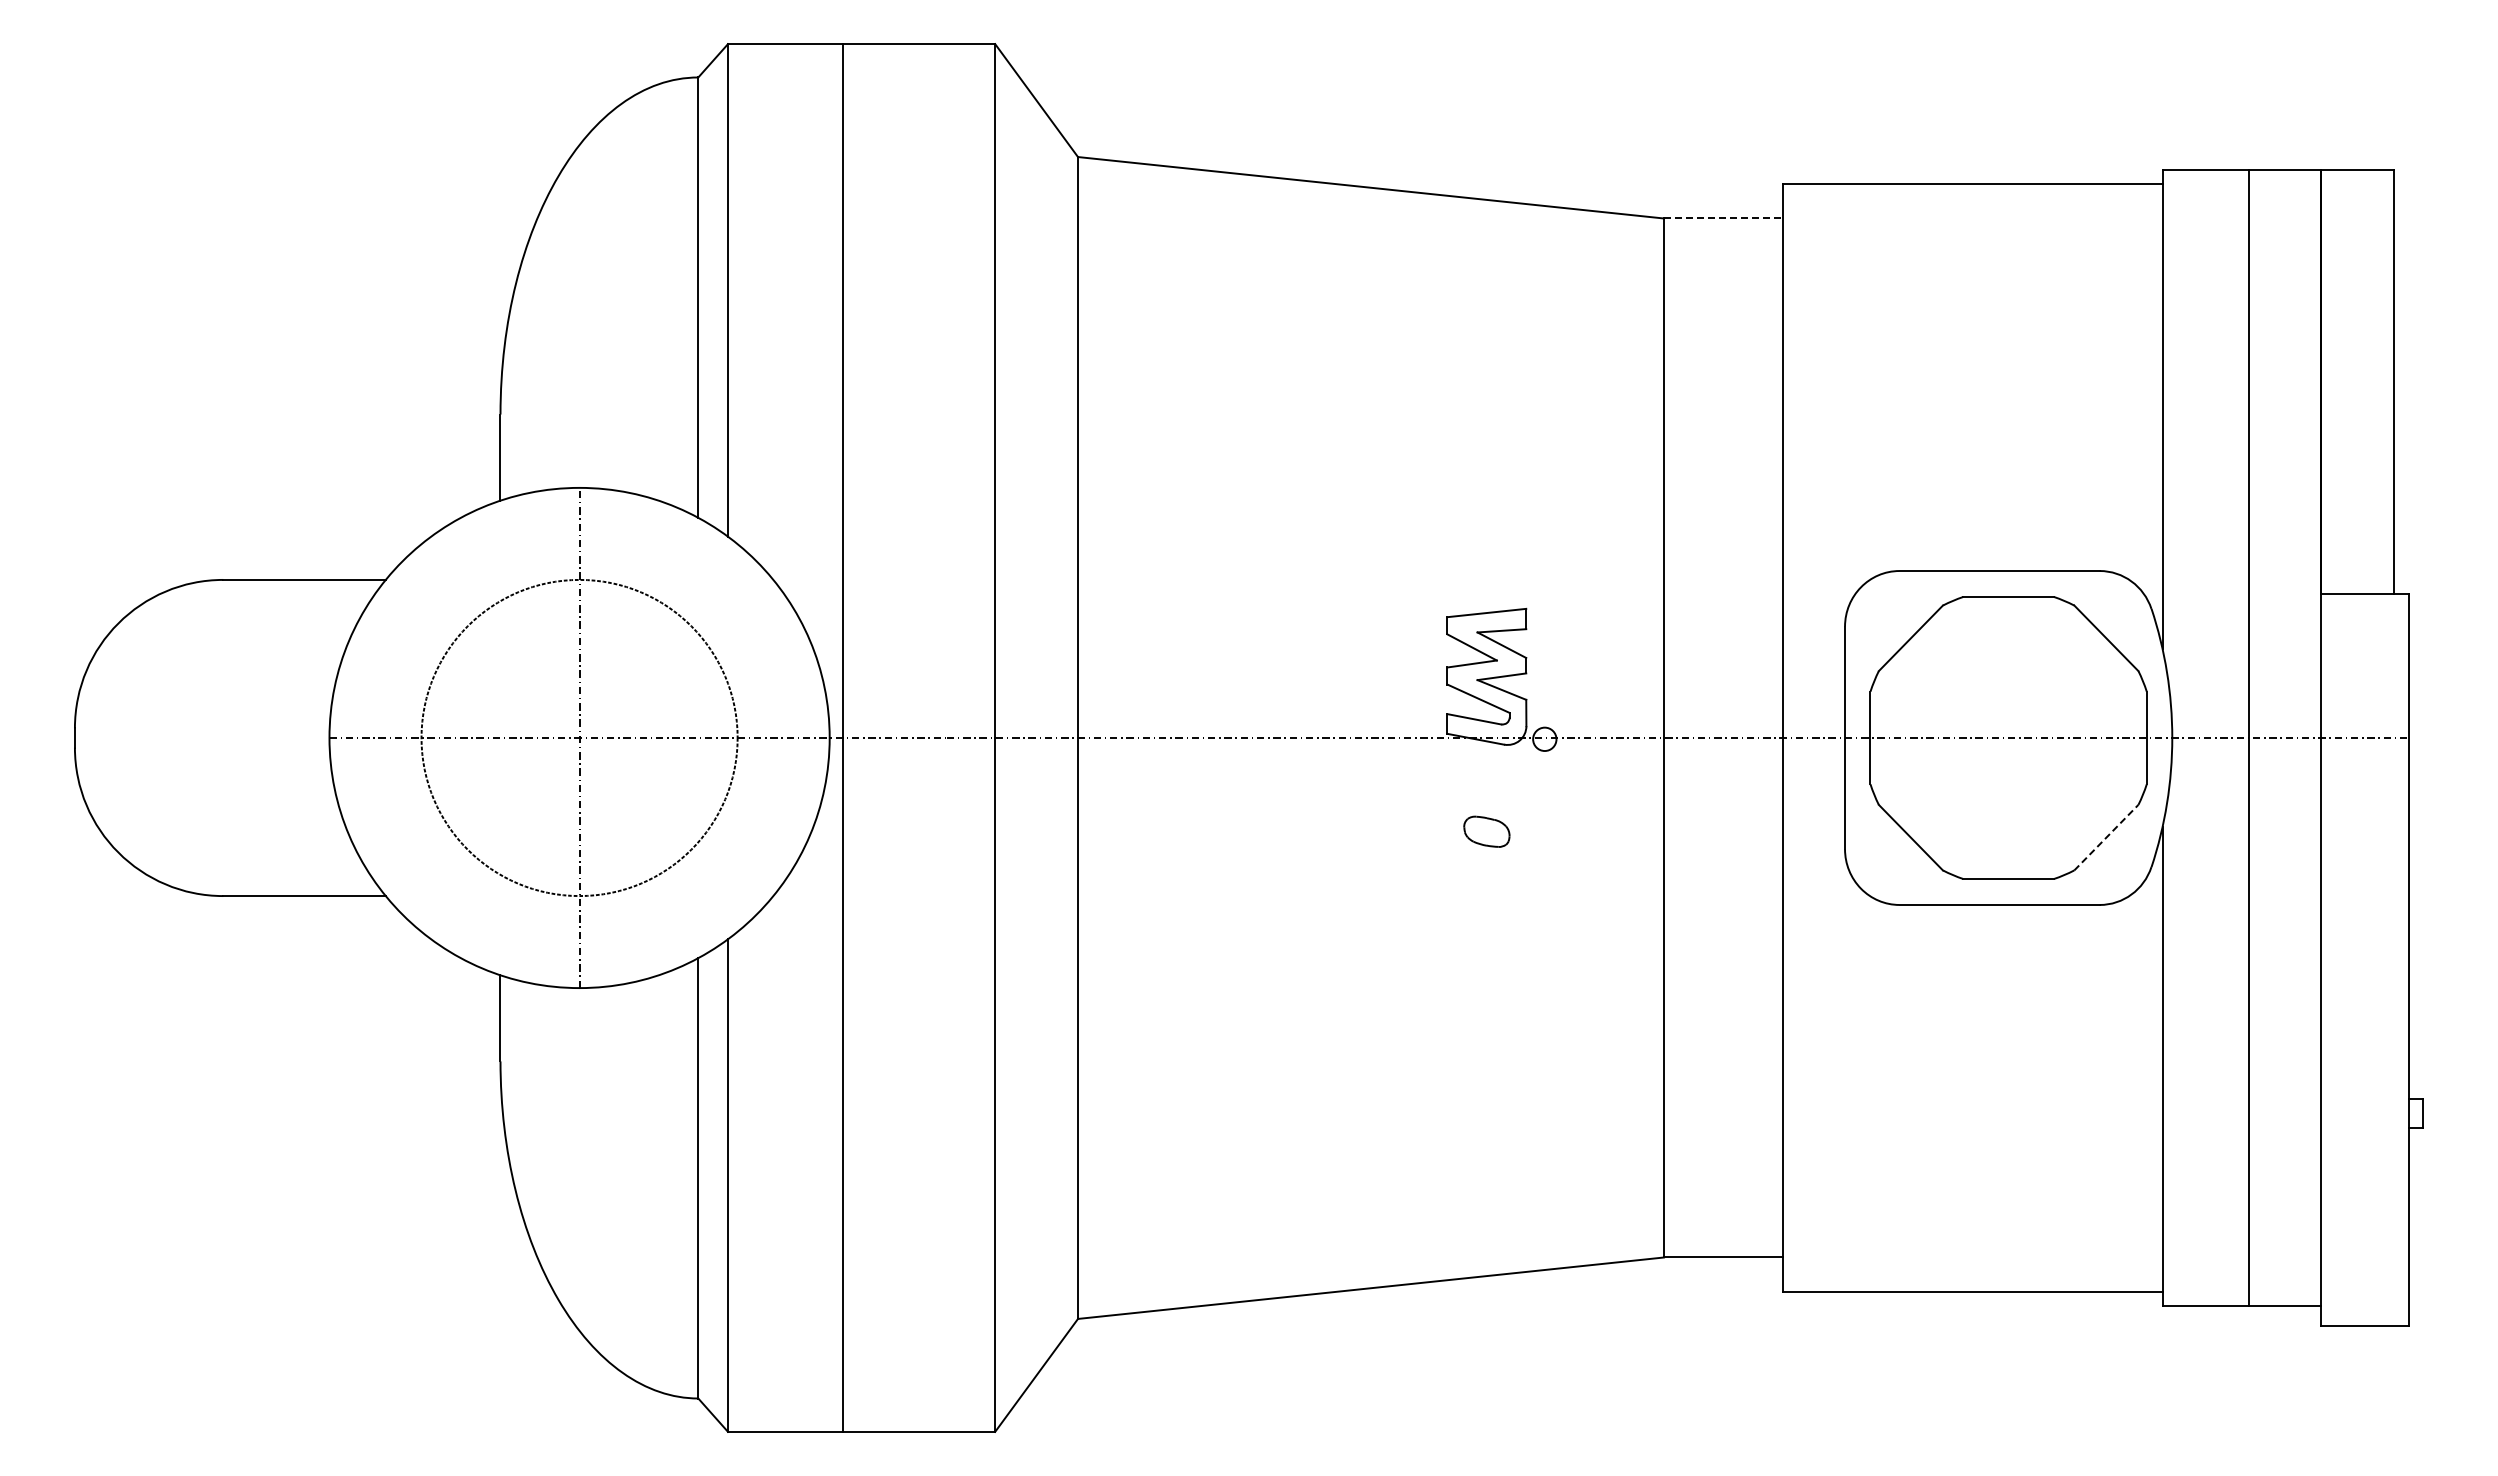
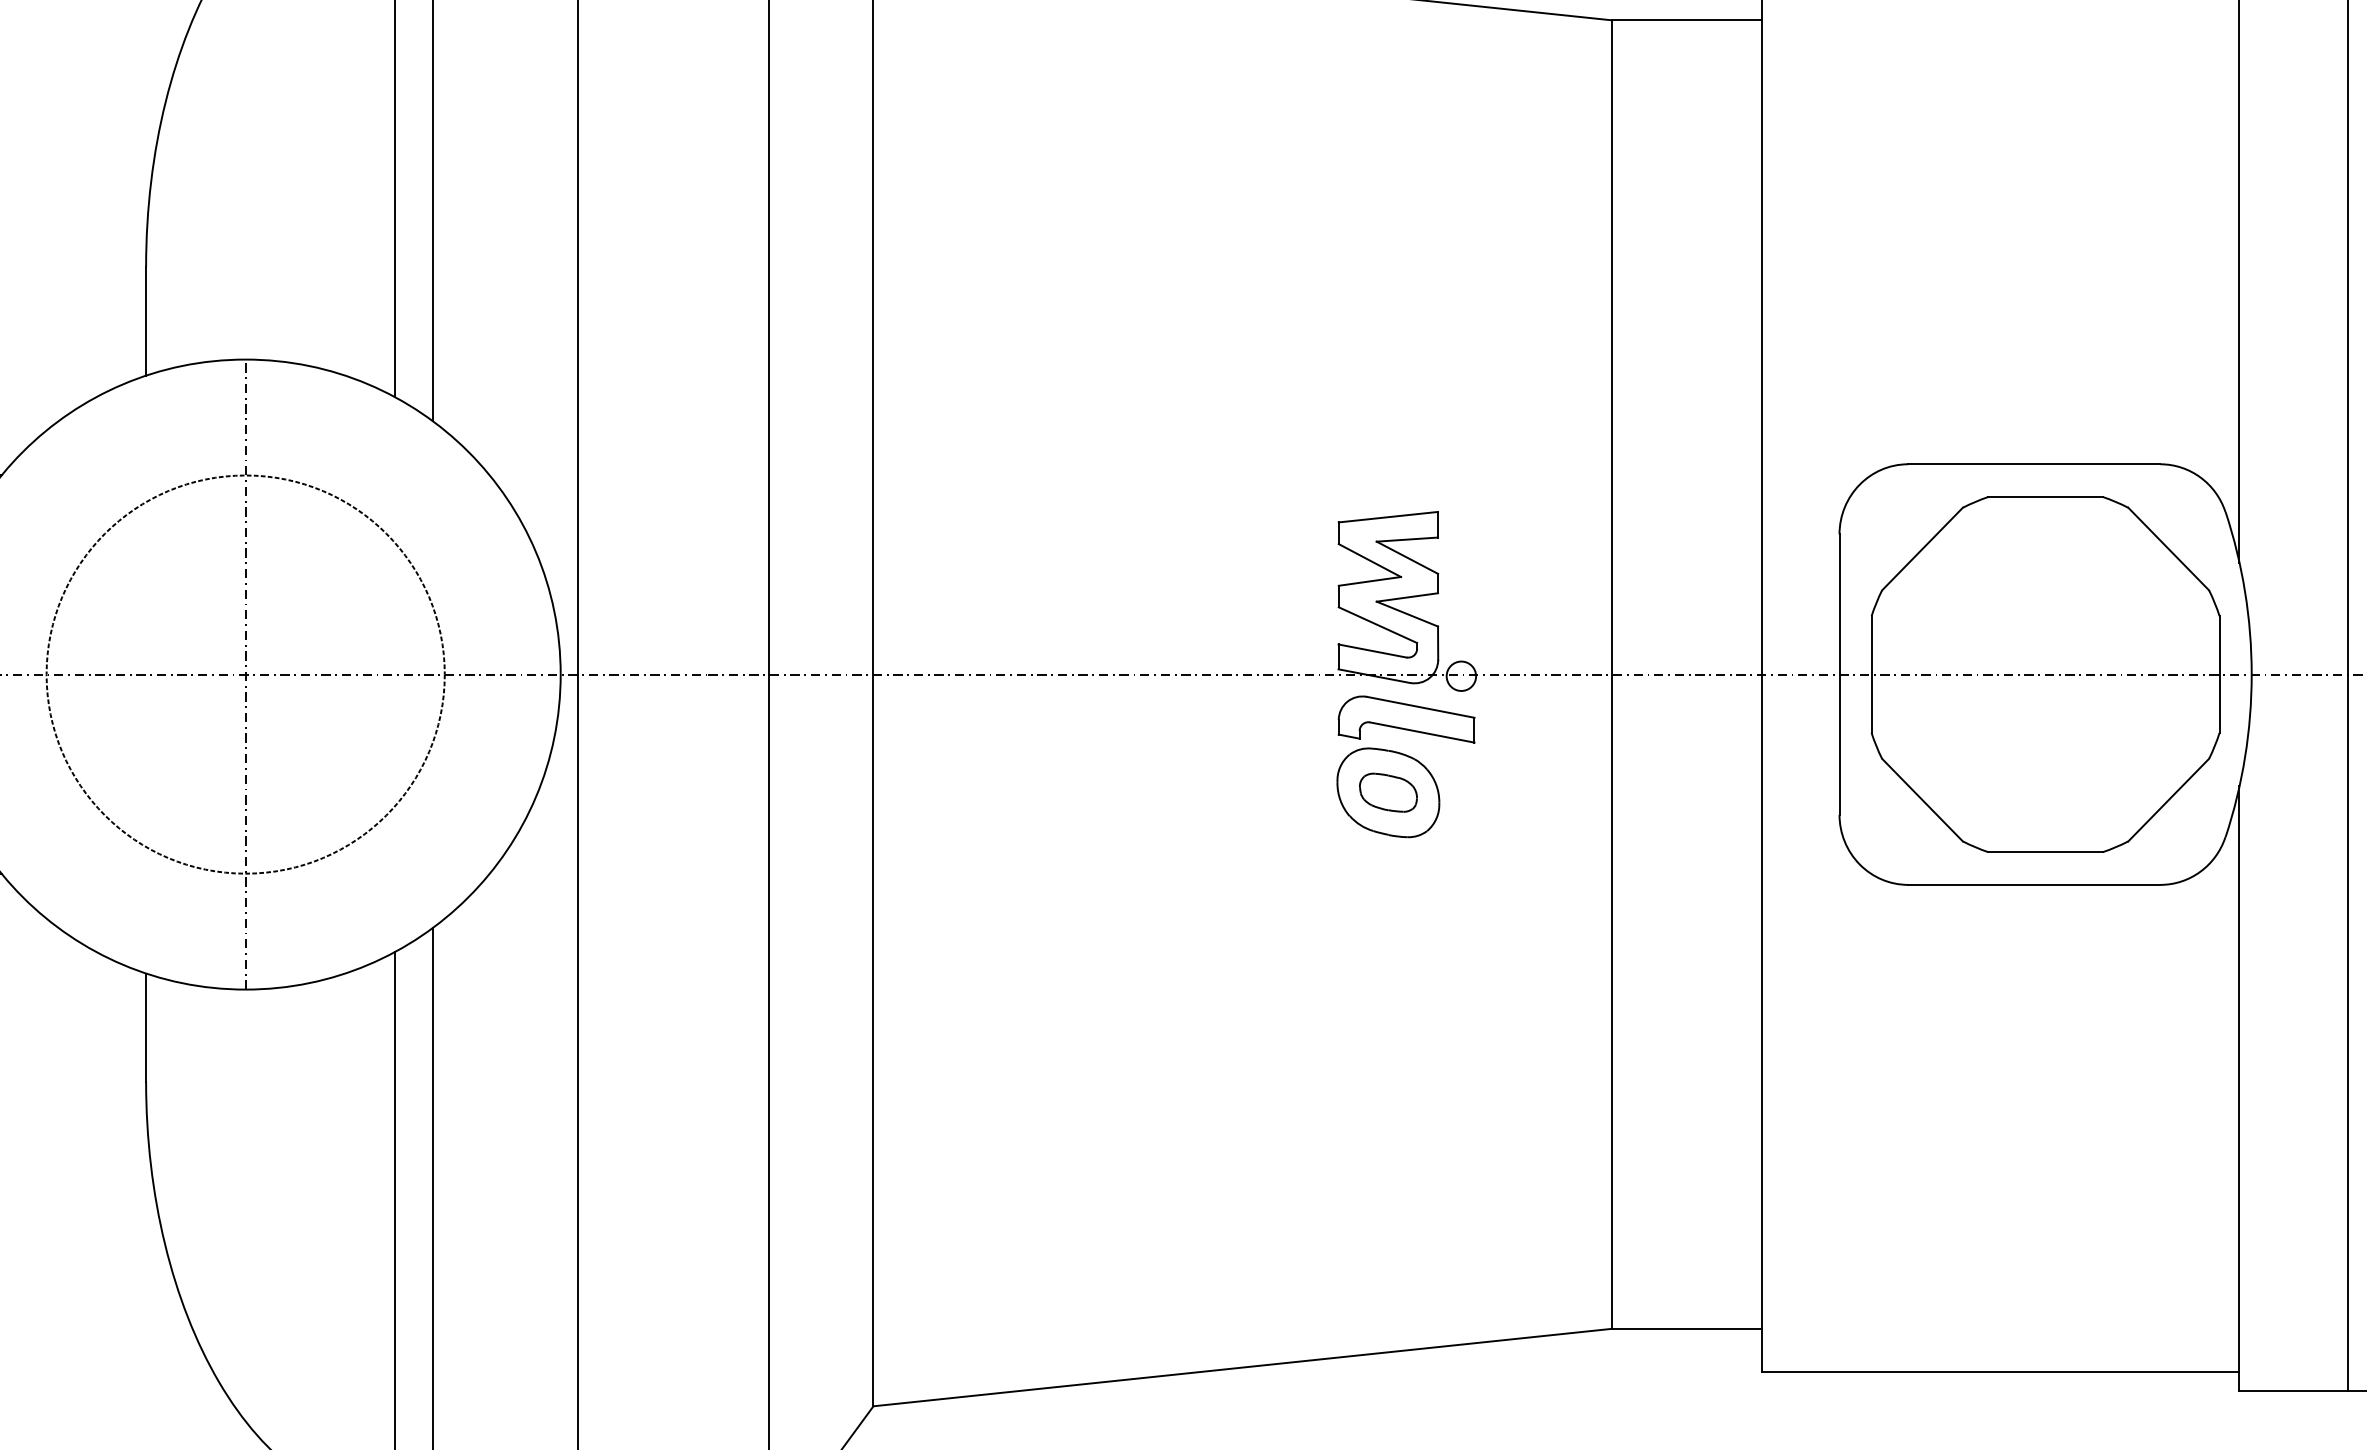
line: (1723, 218) -> (1686, 20), dashed -> solid
part: (1500, 810) -> (1405, 765), added
line: (2106, 837) -> (2168, 799), dashed -> solid

